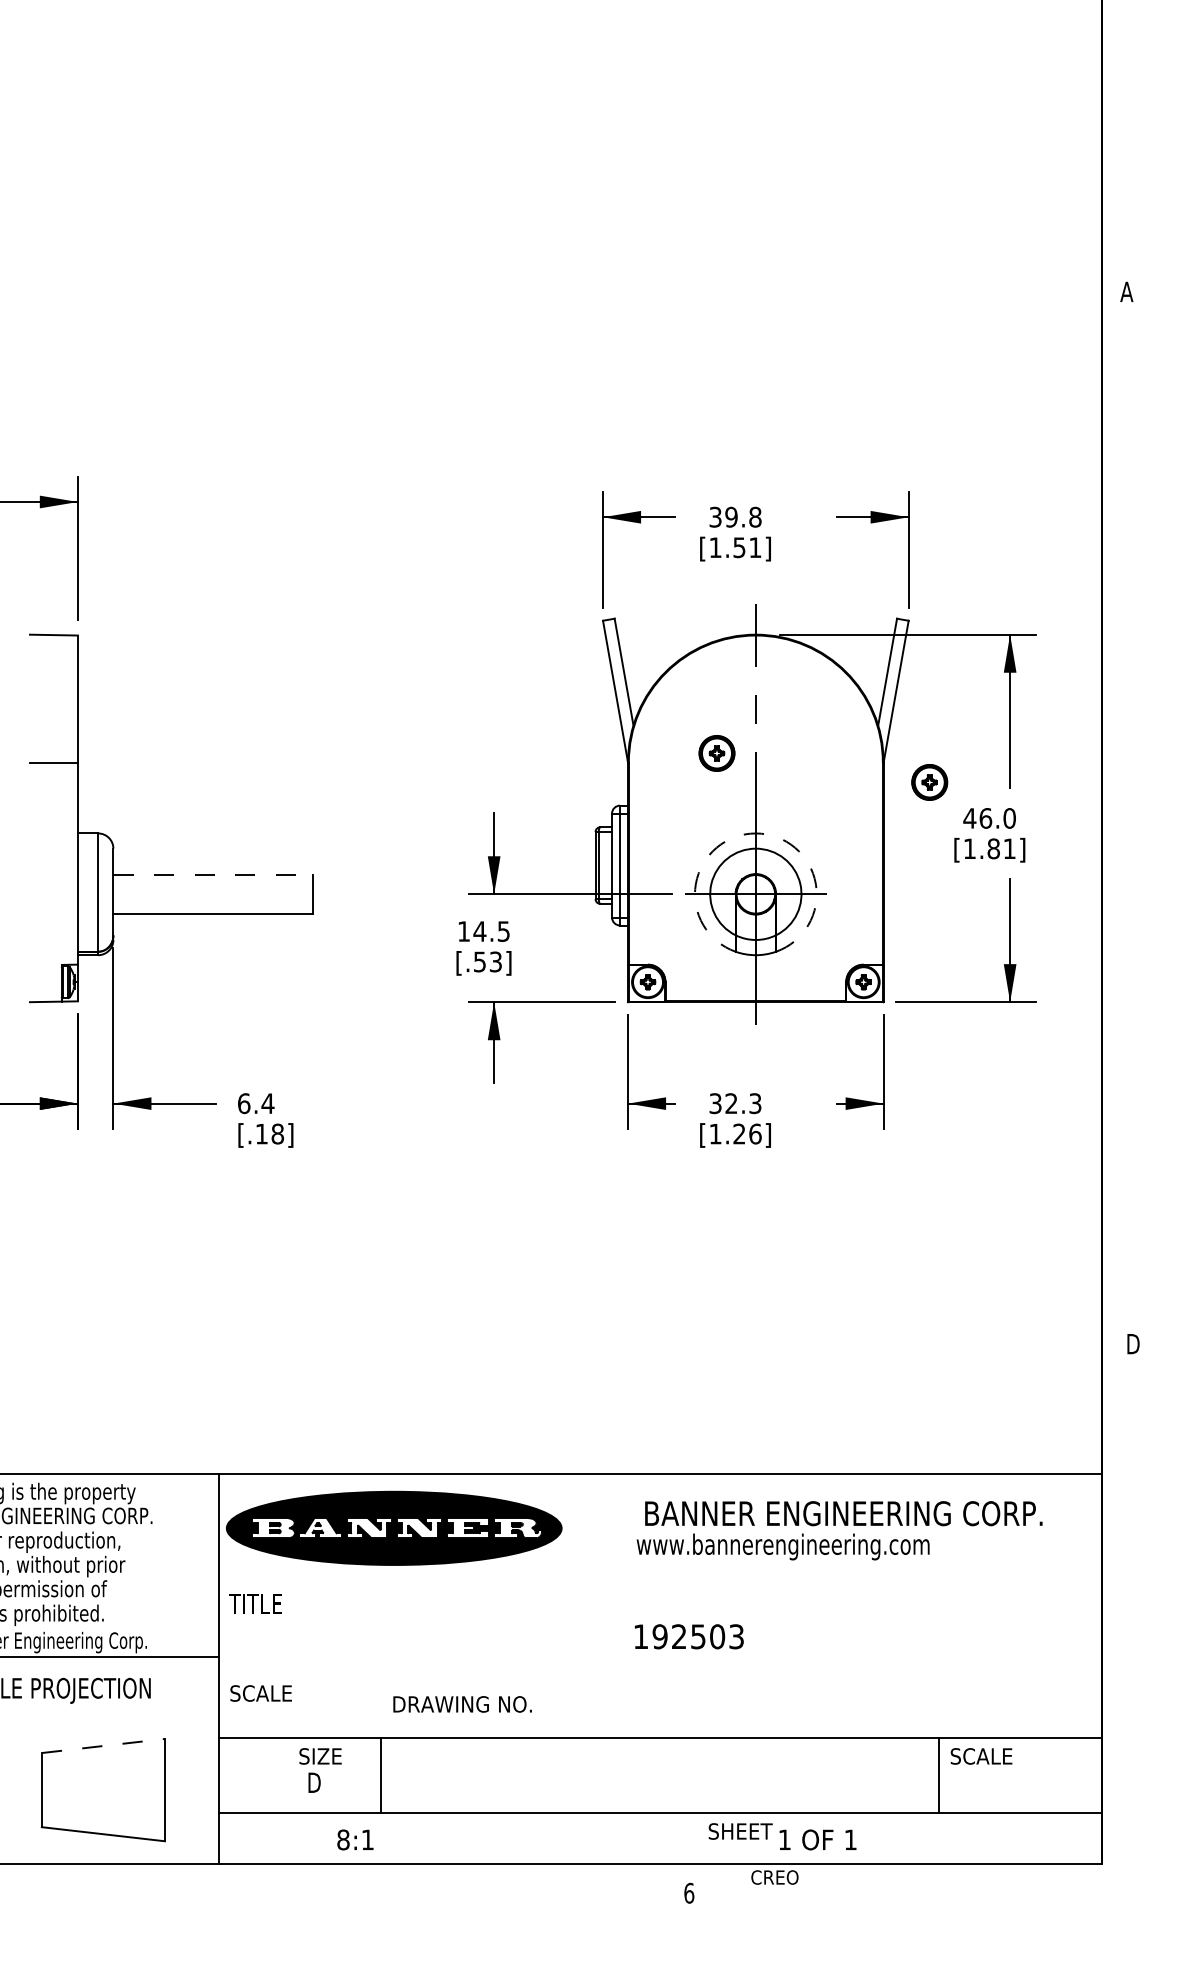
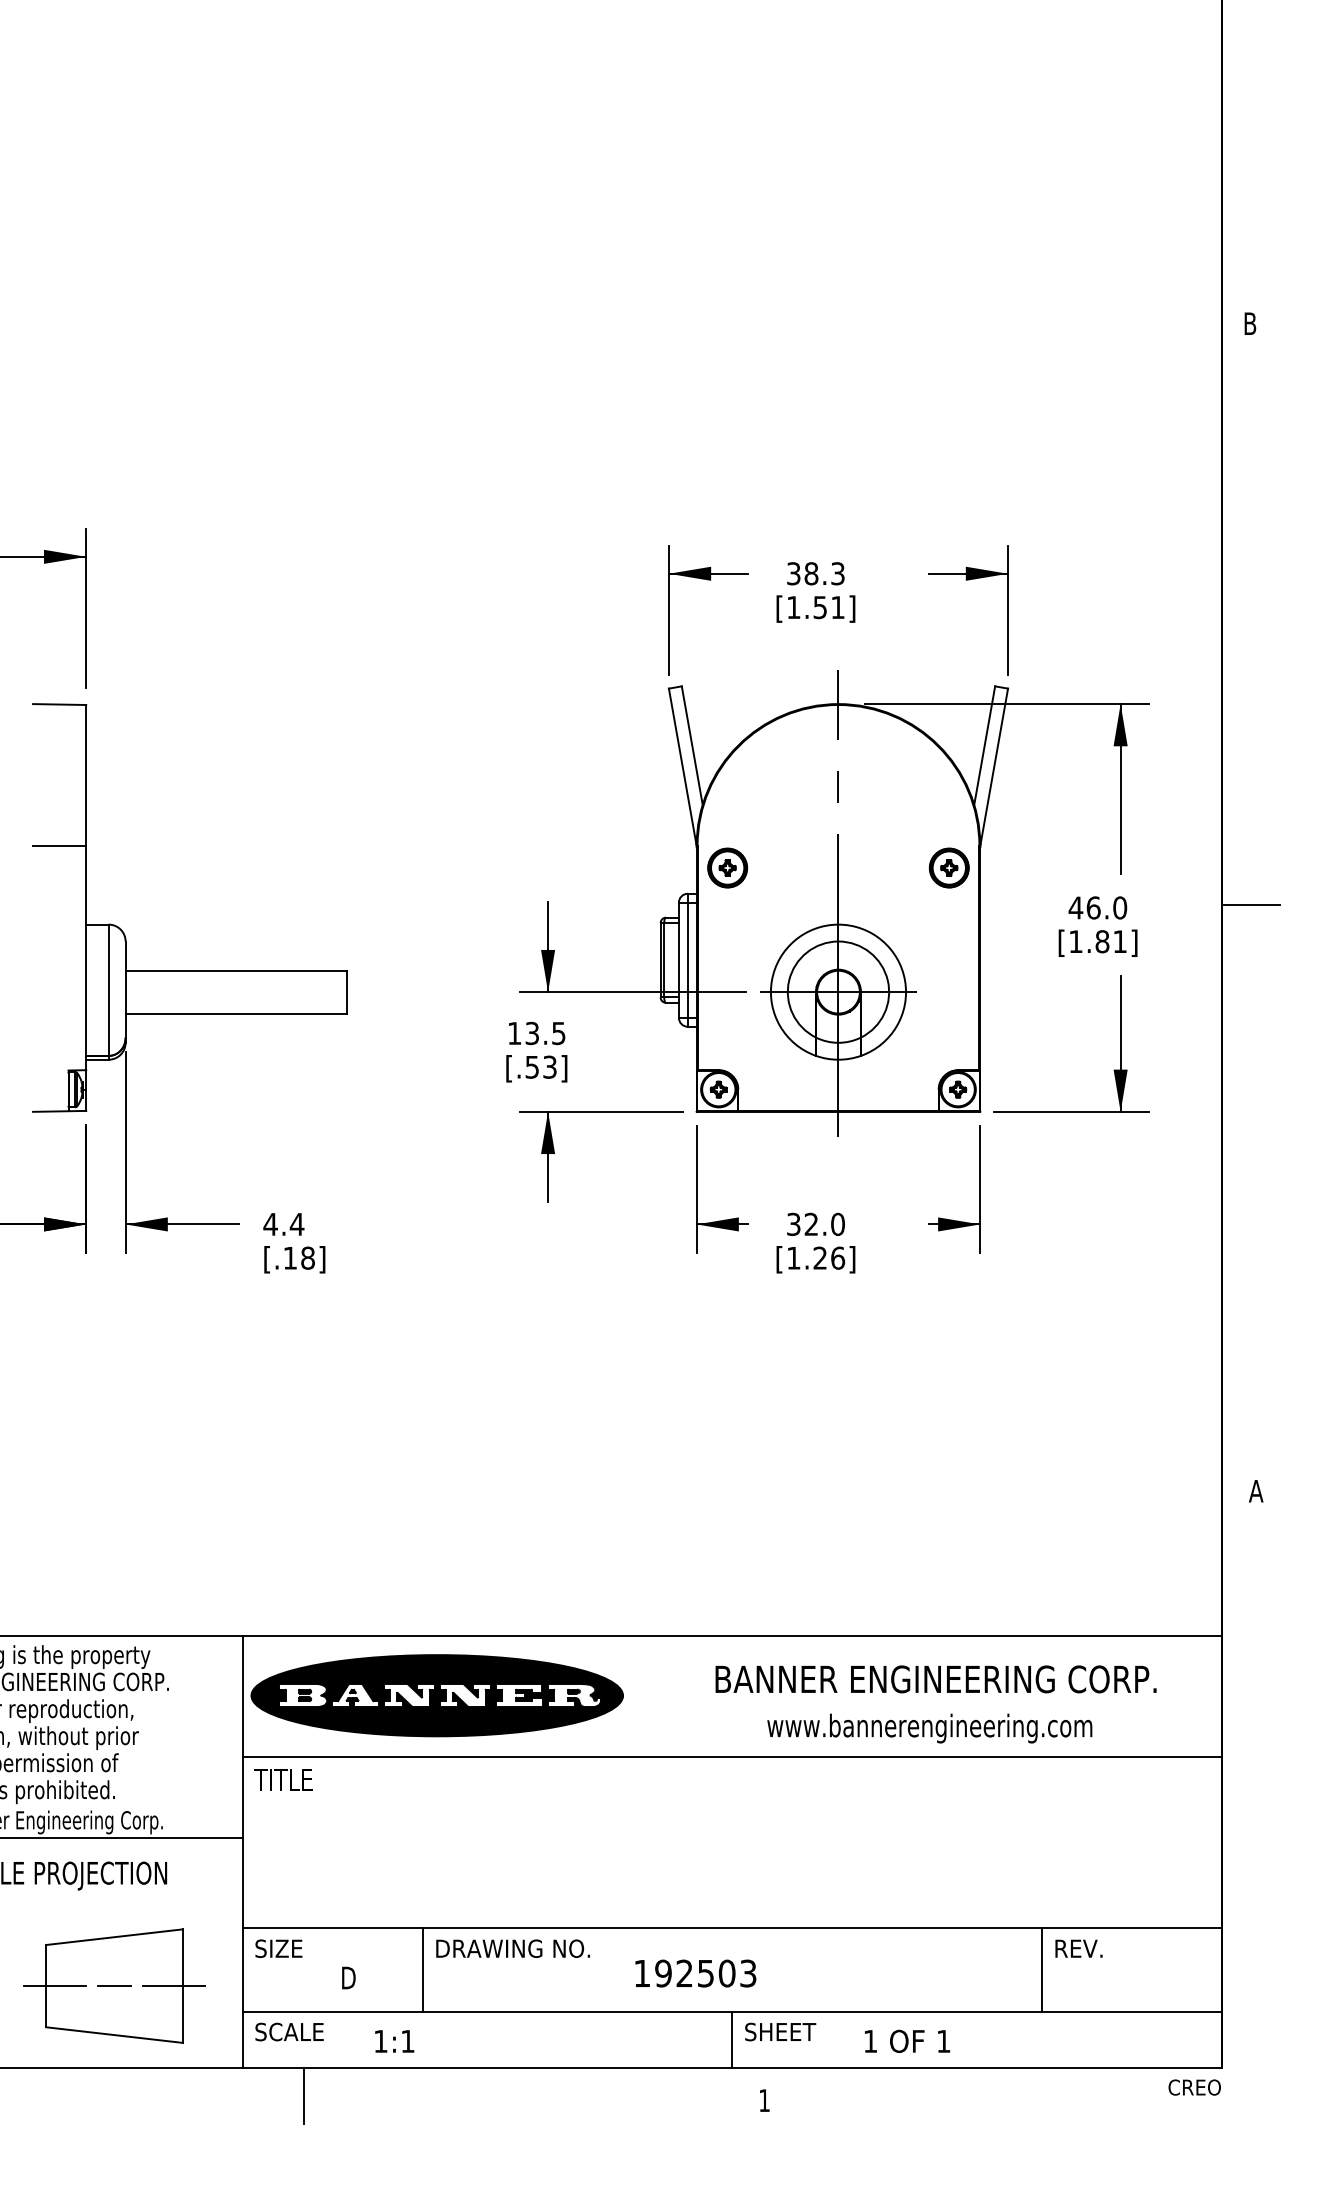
text: (1126, 291) -> (1249, 323), A -> B
text: (743, 516) -> (824, 572), 39.8 -> 38.3
part: (716, 753) -> (727, 868), moved
part: (929, 782) -> (949, 868), moved
line: (1128, 816) -> (1251, 905), added
arc: (755, 833) -> (838, 924), dashed -> solid
line: (213, 875) -> (236, 971), dashed -> solid
text: (479, 931) -> (531, 1033), 14.5 -> 13.5
text: (243, 1103) -> (269, 1224), 6.4 -> 4.4
text: (755, 1103) -> (838, 1224), 32.3 -> 32.0
text: (1132, 1344) -> (1256, 1491), D -> A
text: (782, 1546) -> (929, 1728), moved
line: (659, 1583) -> (731, 1756), added
text: (688, 1636) -> (694, 1973), moved
text: (260, 1693) -> (288, 2032), moved
text: (462, 1704) -> (512, 1948), moved
line: (103, 1746) -> (114, 1937), dashed -> solid
text: (320, 1756) -> (278, 1948), moved
text: (981, 1756) -> (1088, 1948), SCALE -> REV.
line: (49, 1790) -> (54, 1986), added
line: (103, 1790) -> (114, 1986), added
line: (156, 1790) -> (173, 1986), added
text: (740, 1831) -> (780, 2032), moved
line: (660, 1838) -> (732, 2039), added
text: (343, 1839) -> (380, 2040), 8:1 -> 1:1
text: (774, 1877) -> (1194, 2087), moved
line: (274, 1889) -> (304, 2096), added
text: (689, 1892) -> (764, 2099), 6 -> 1

